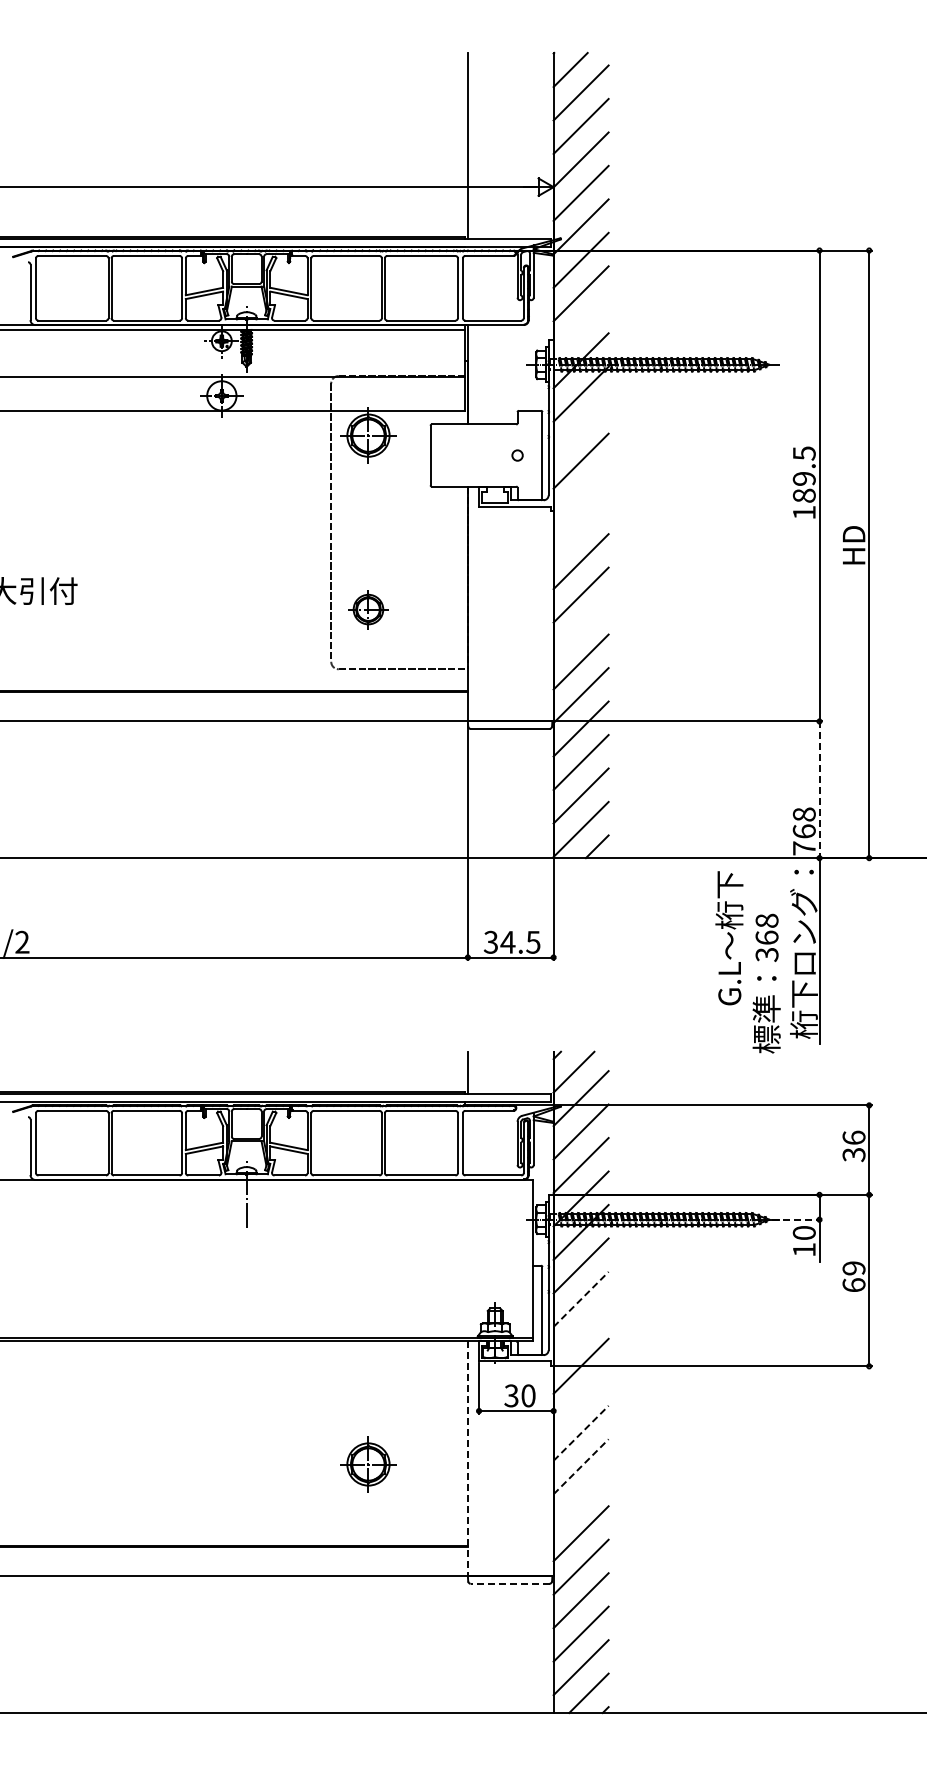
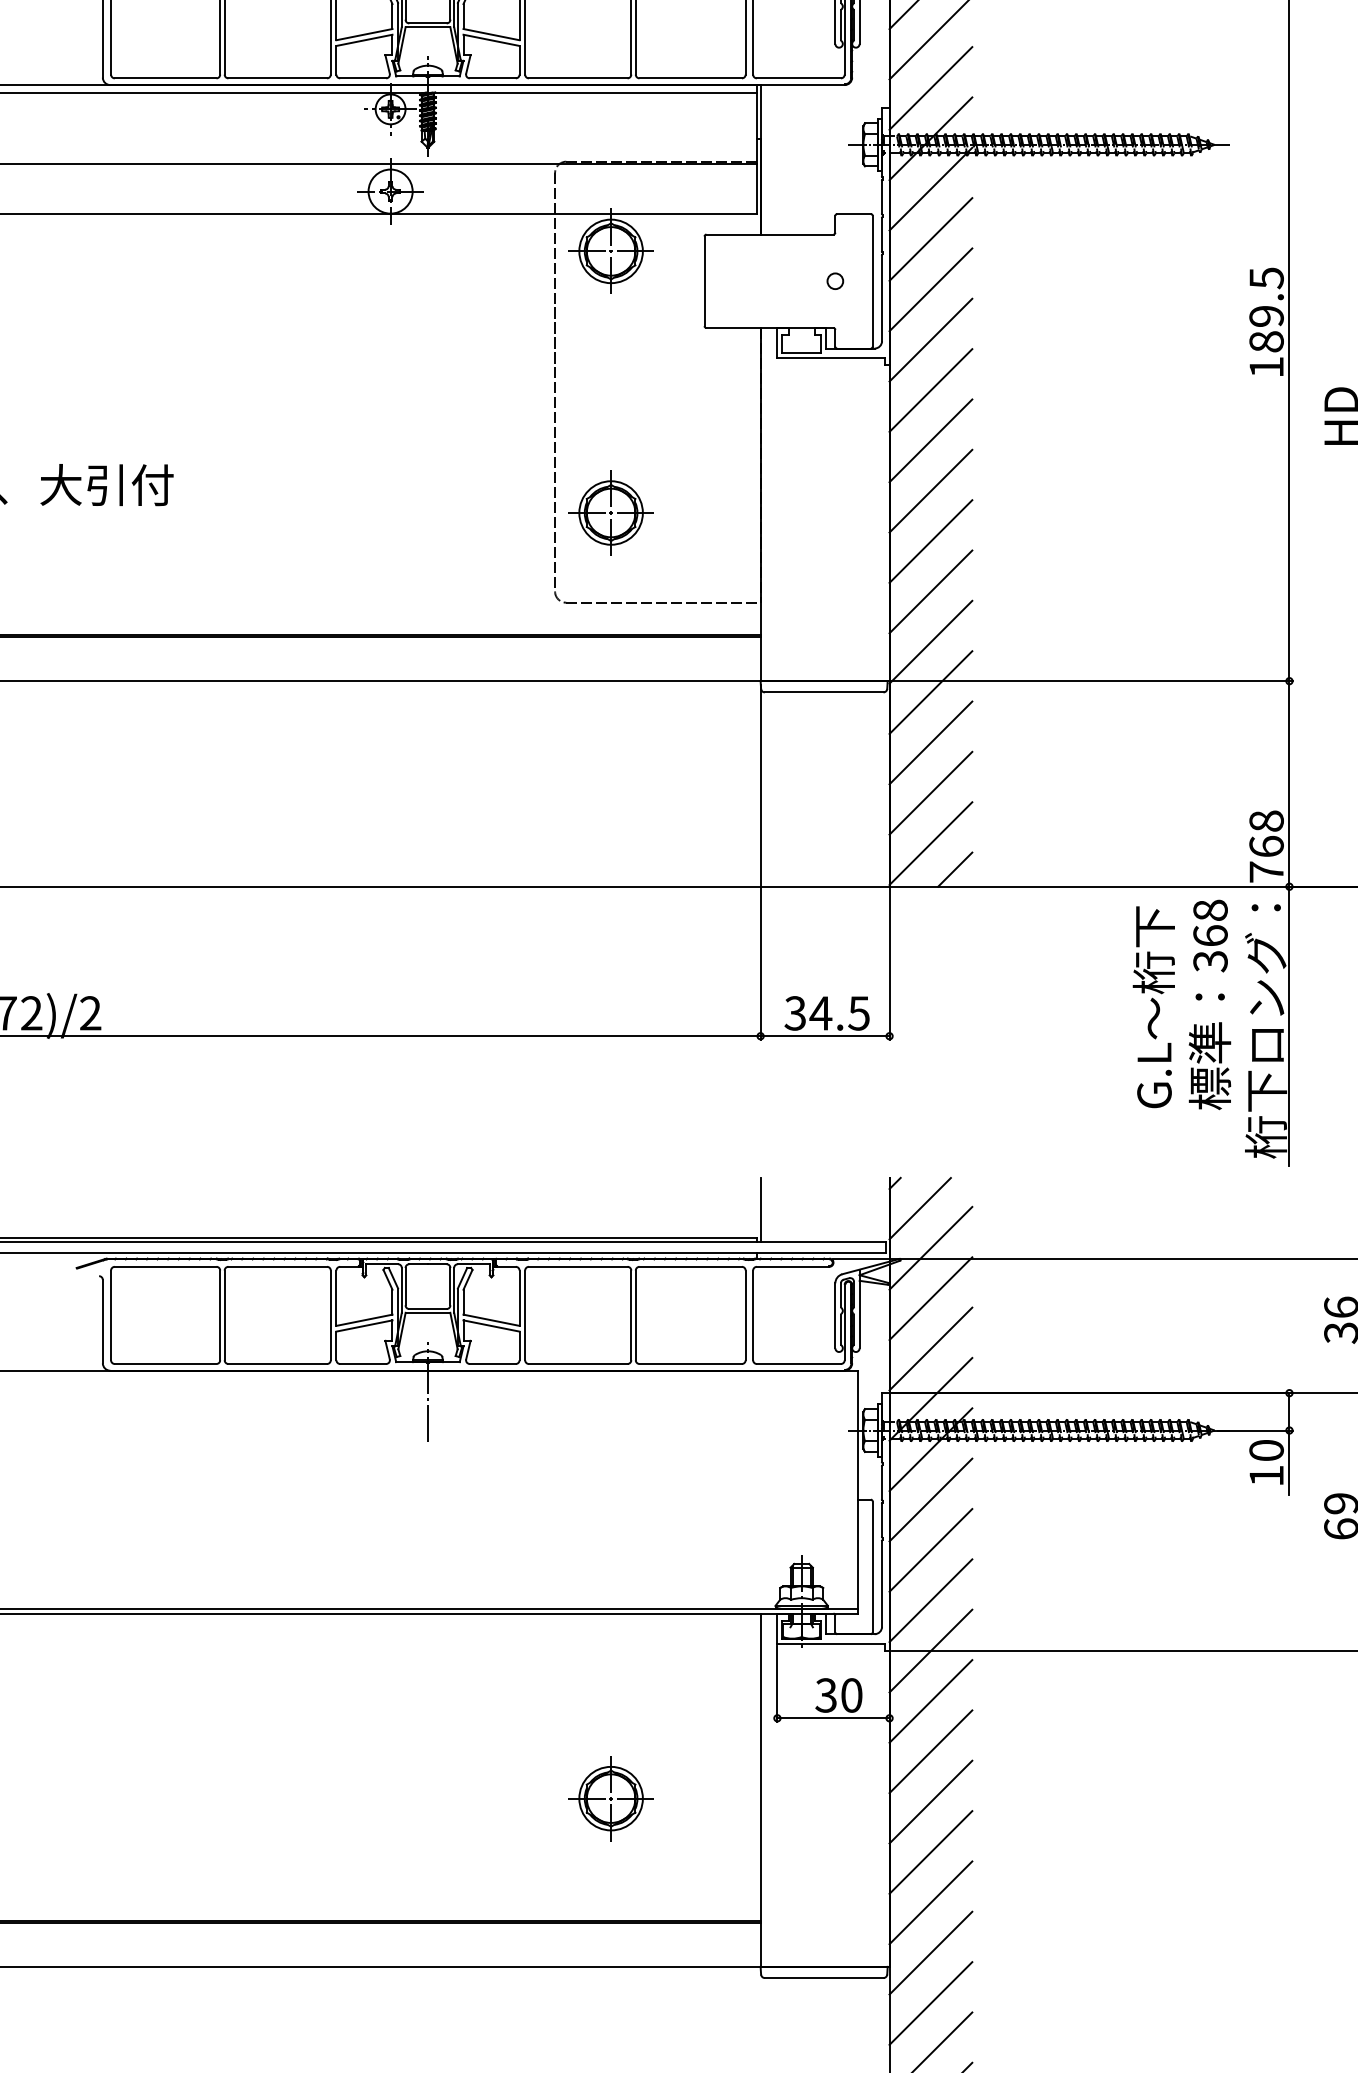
line: (580, 326) -> (929, 87), added
line: (580, 427) -> (929, 239), added
line: (580, 494) -> (929, 339), added
line: (580, 527) -> (929, 389), added
part: (368, 609) -> (611, 512), size x1.43
line: (580, 628) -> (929, 541), added
line: (819, 790) -> (1289, 785), dashed -> solid
text: (766, 983) -> (1209, 1004), moved
line: (797, 1219) -> (1256, 1430), dashed -> solid
line: (581, 1299) -> (931, 1550), dashed -> solid
line: (580, 1332) -> (929, 1600), added
line: (580, 1399) -> (929, 1700), added
line: (581, 1433) -> (931, 1752), dashed -> solid
line: (467, 1459) -> (760, 1791), dashed -> solid
line: (581, 1466) -> (931, 1801), dashed -> solid
line: (580, 1499) -> (929, 1851), added
line: (509, 1583) -> (823, 1977), dashed -> solid

